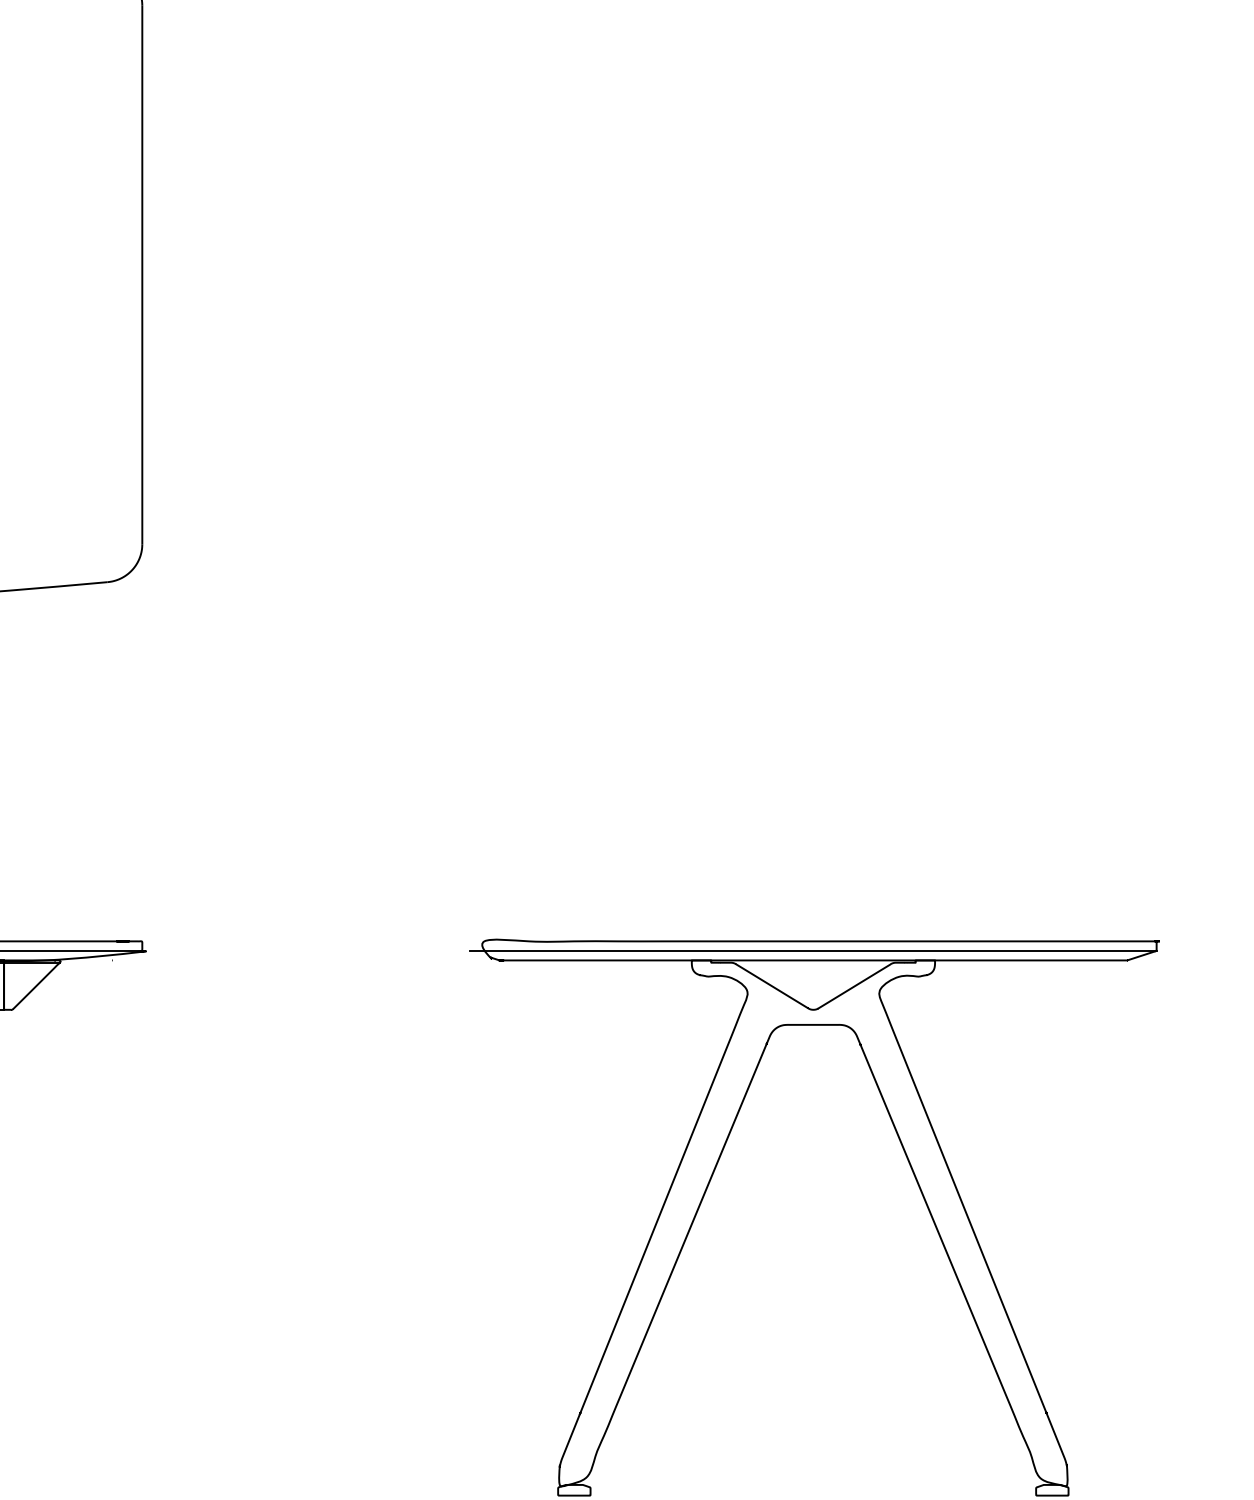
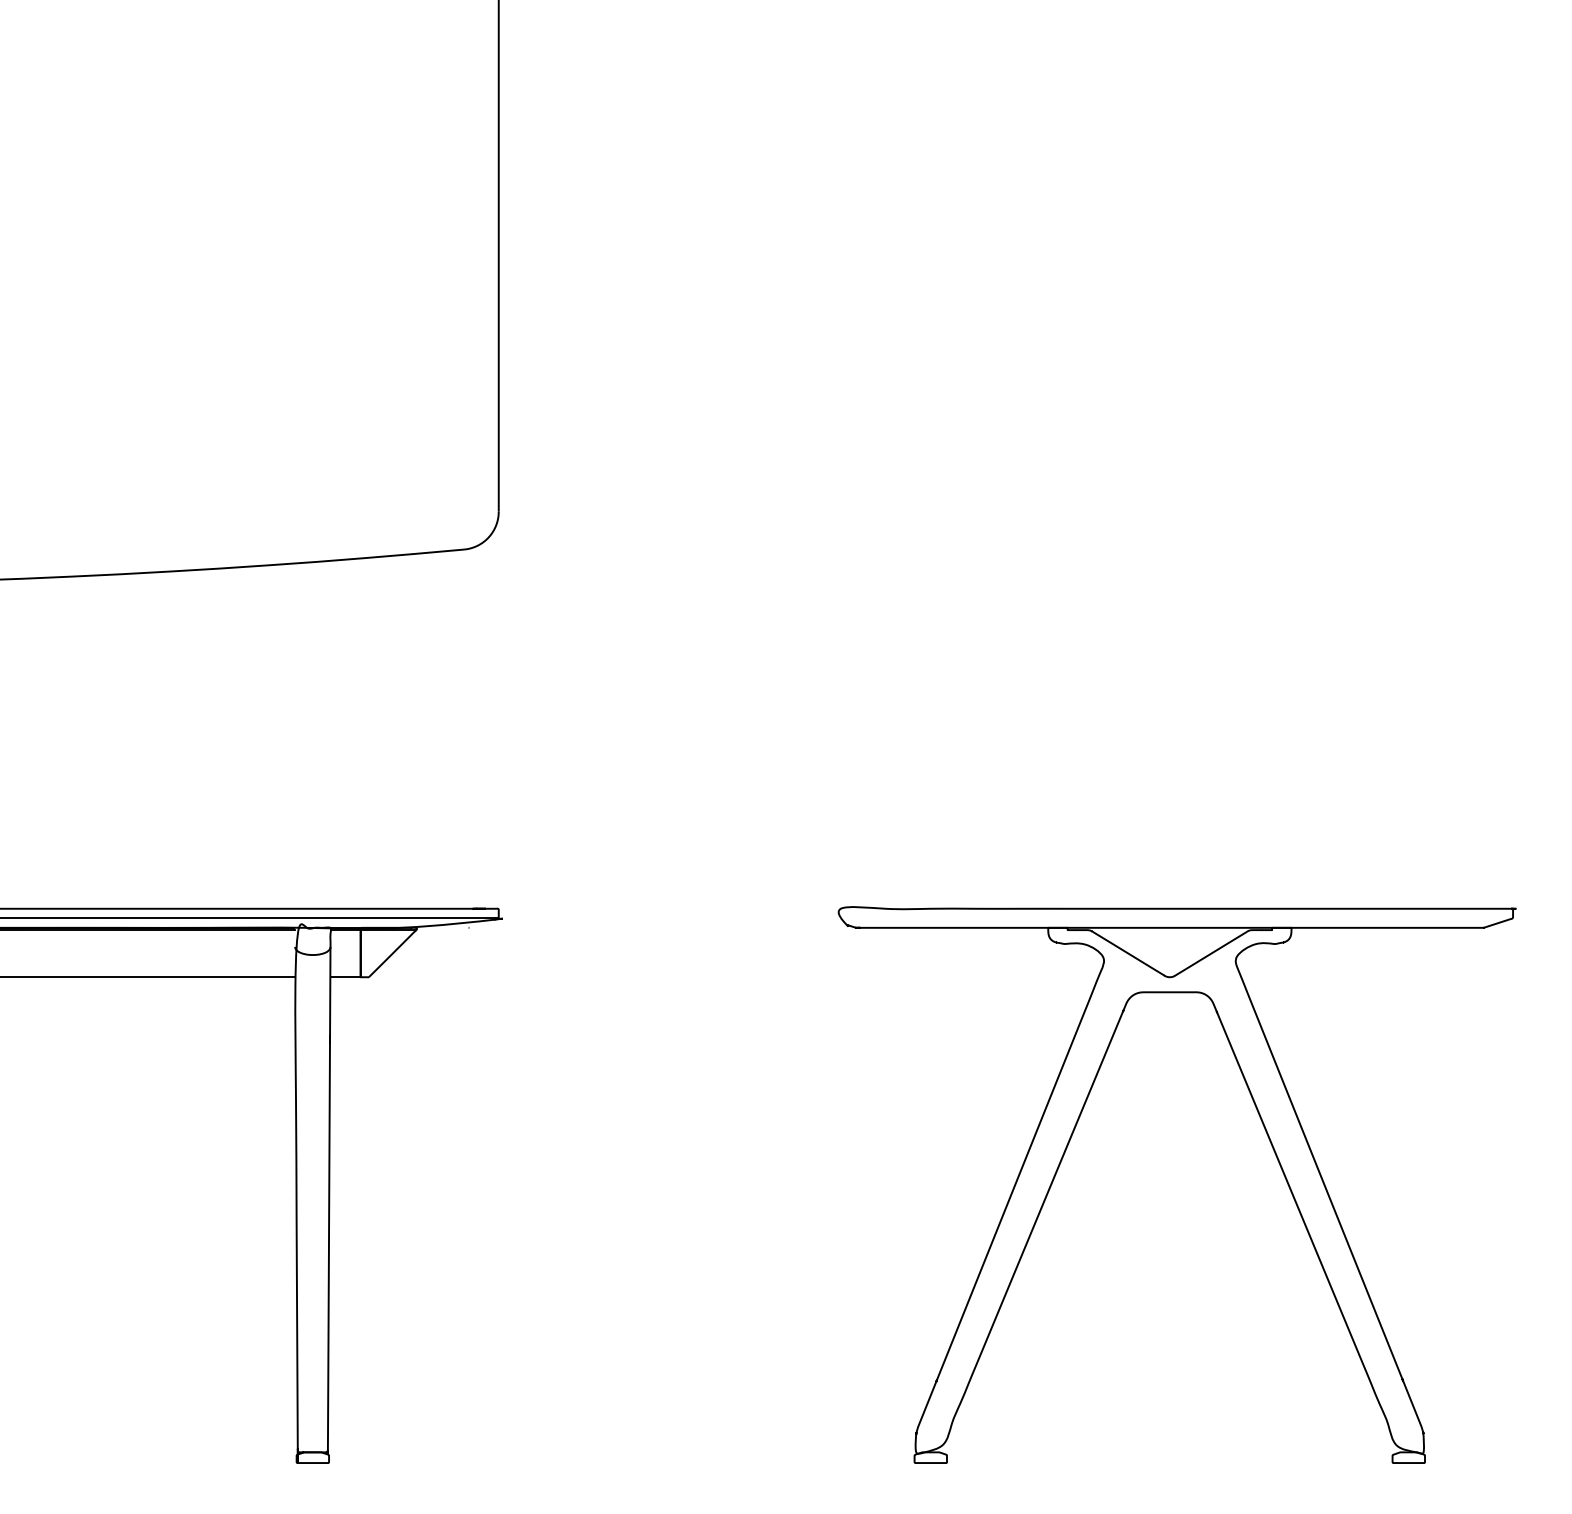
line: (813, 951) -> (1169, 918), removed

